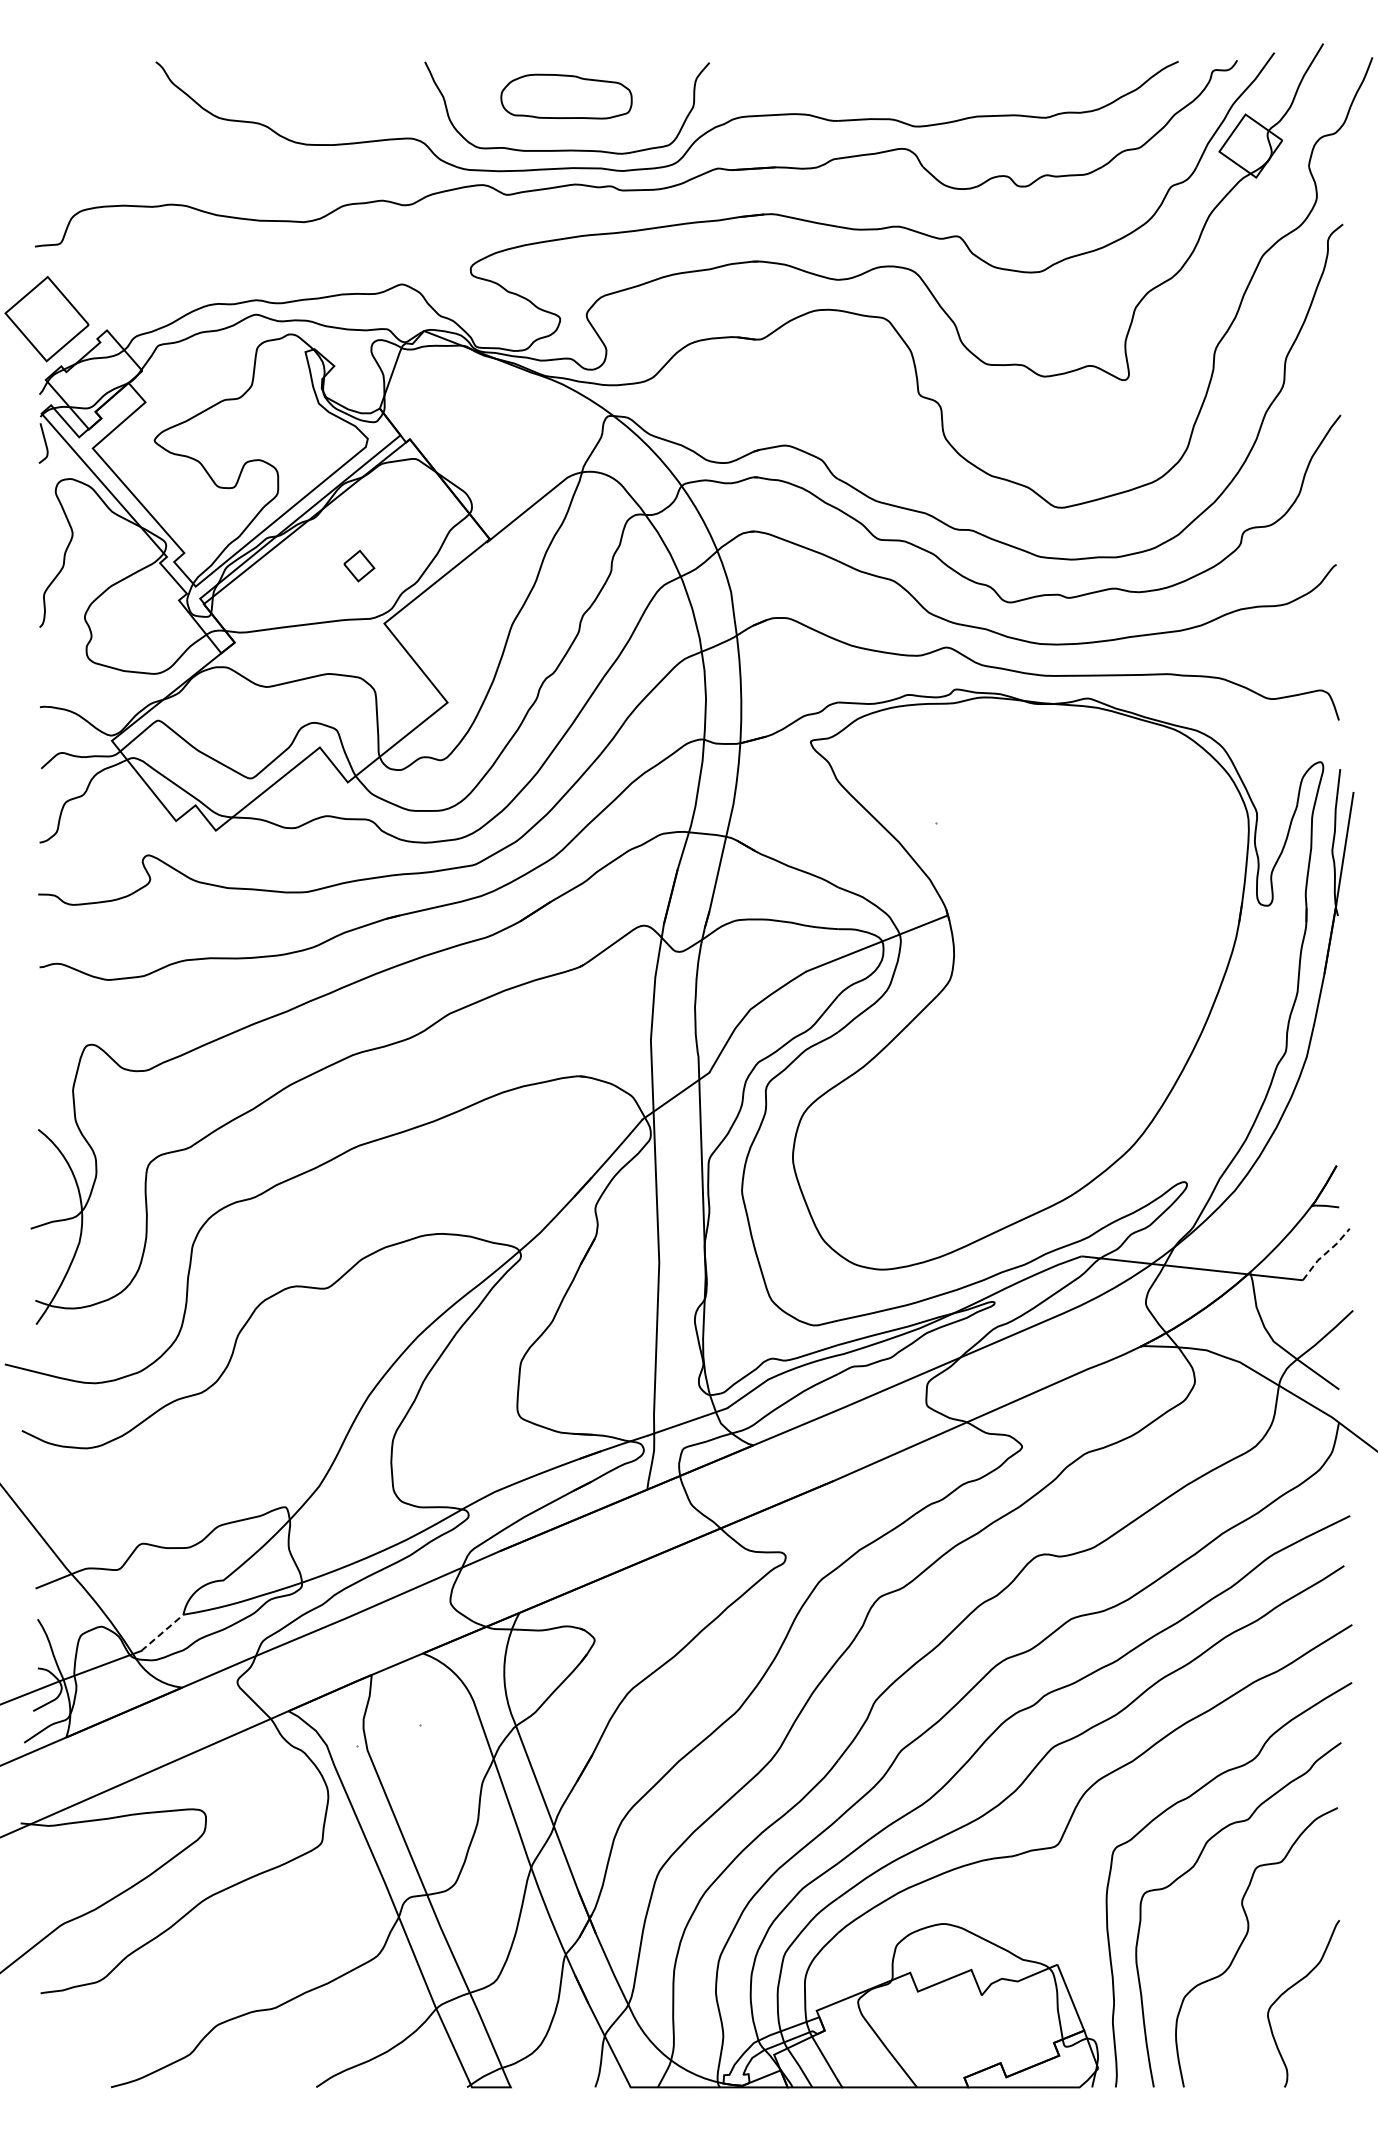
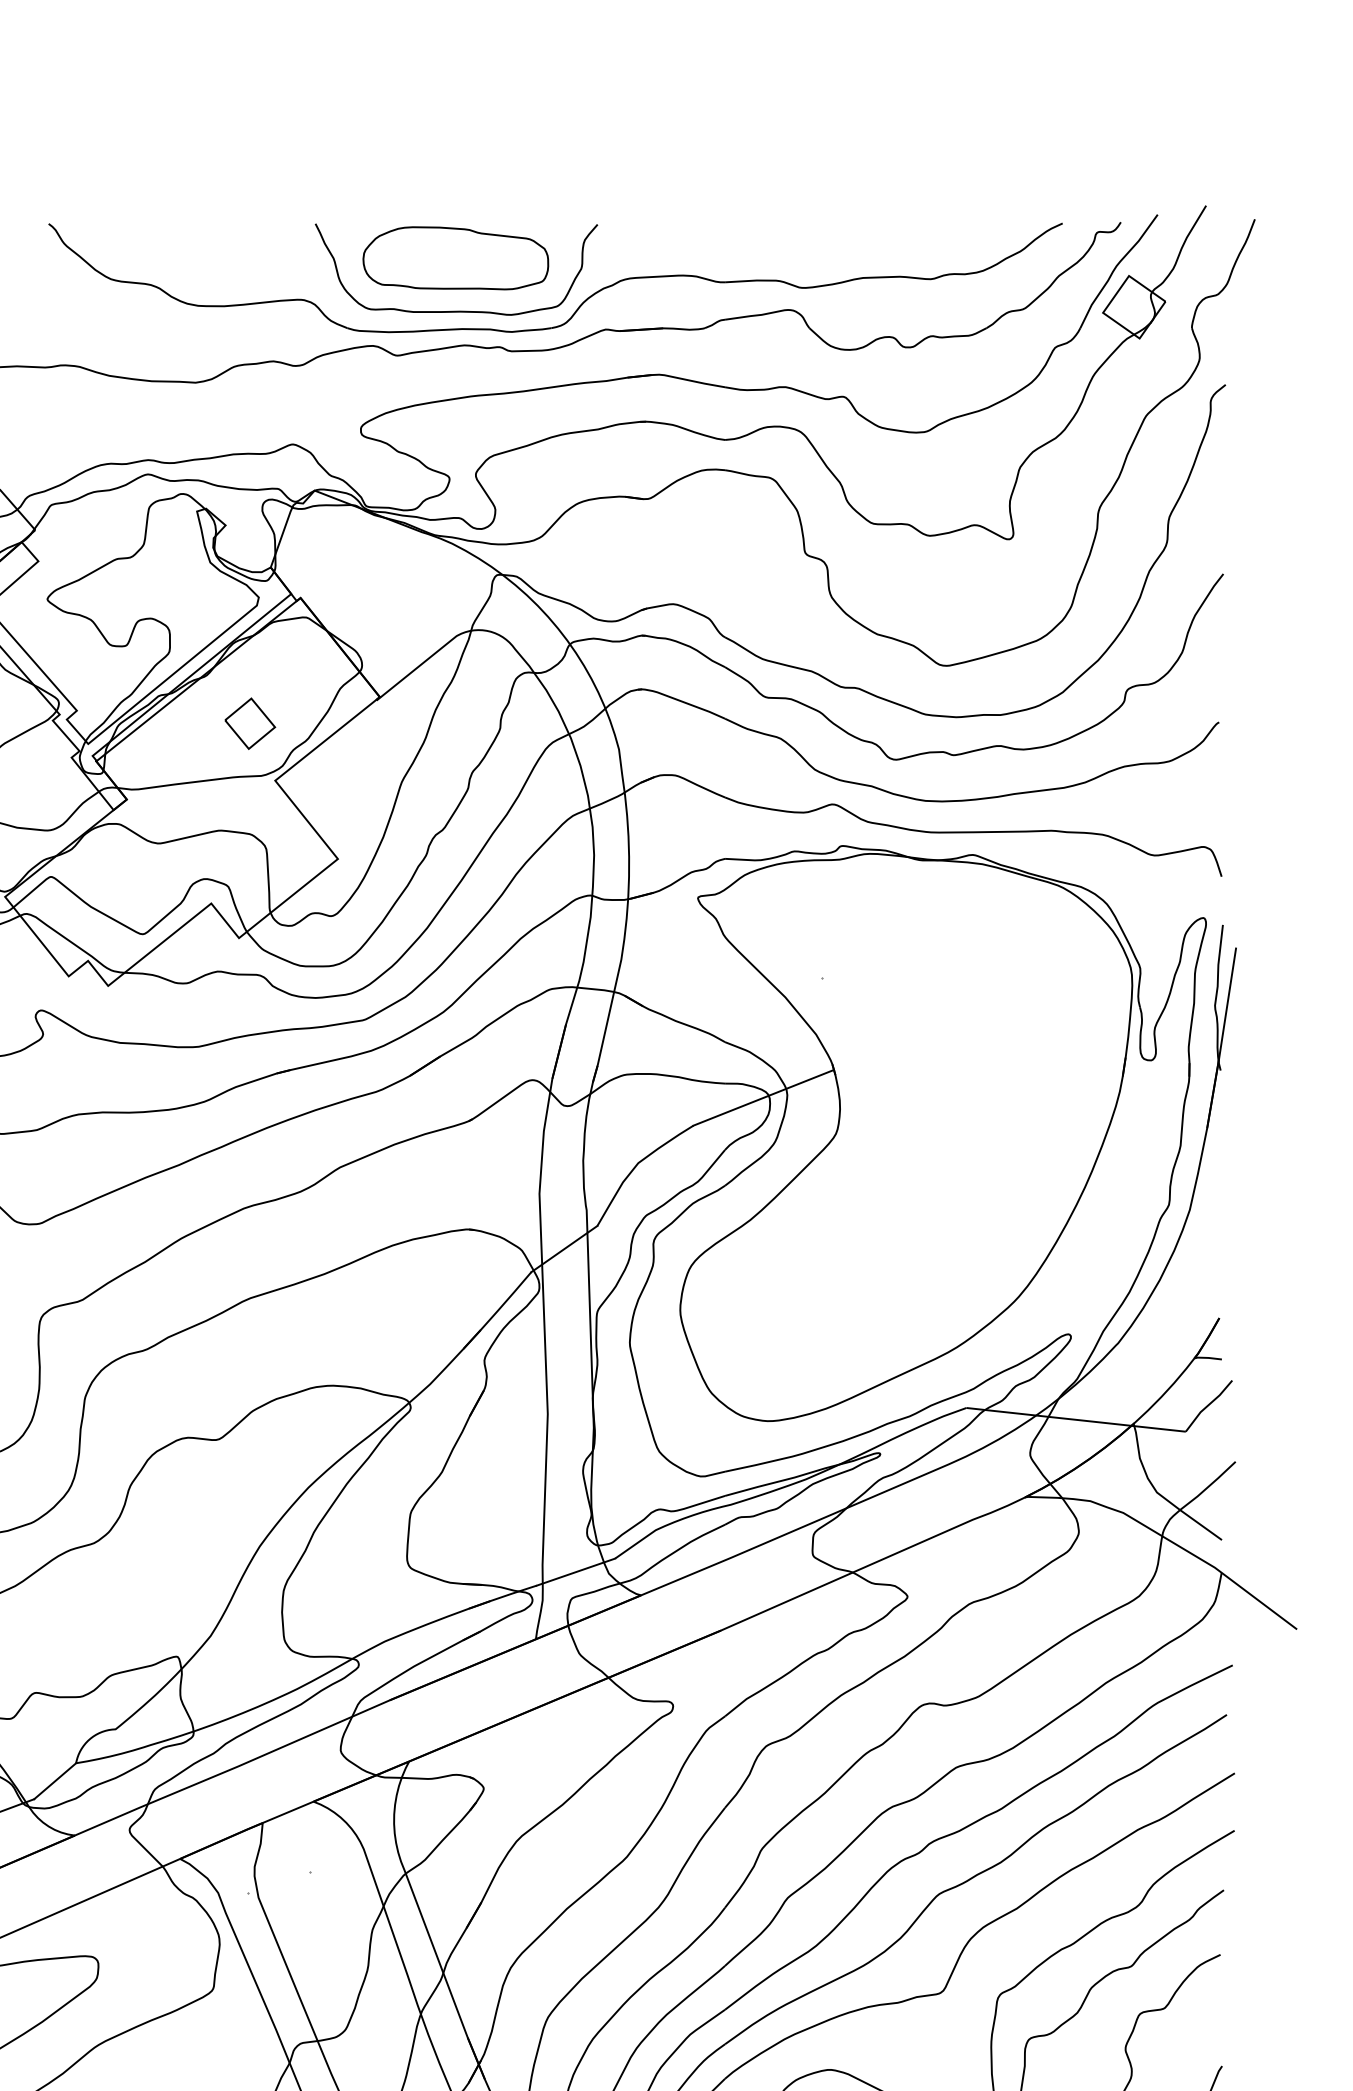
part: (566, 96) -> (455, 258), size x1.43
part: (359, 565) -> (250, 723), size x1.67
line: (1325, 1253) -> (1208, 1405), dashed -> solid
line: (162, 1632) -> (55, 1780), dashed -> solid

